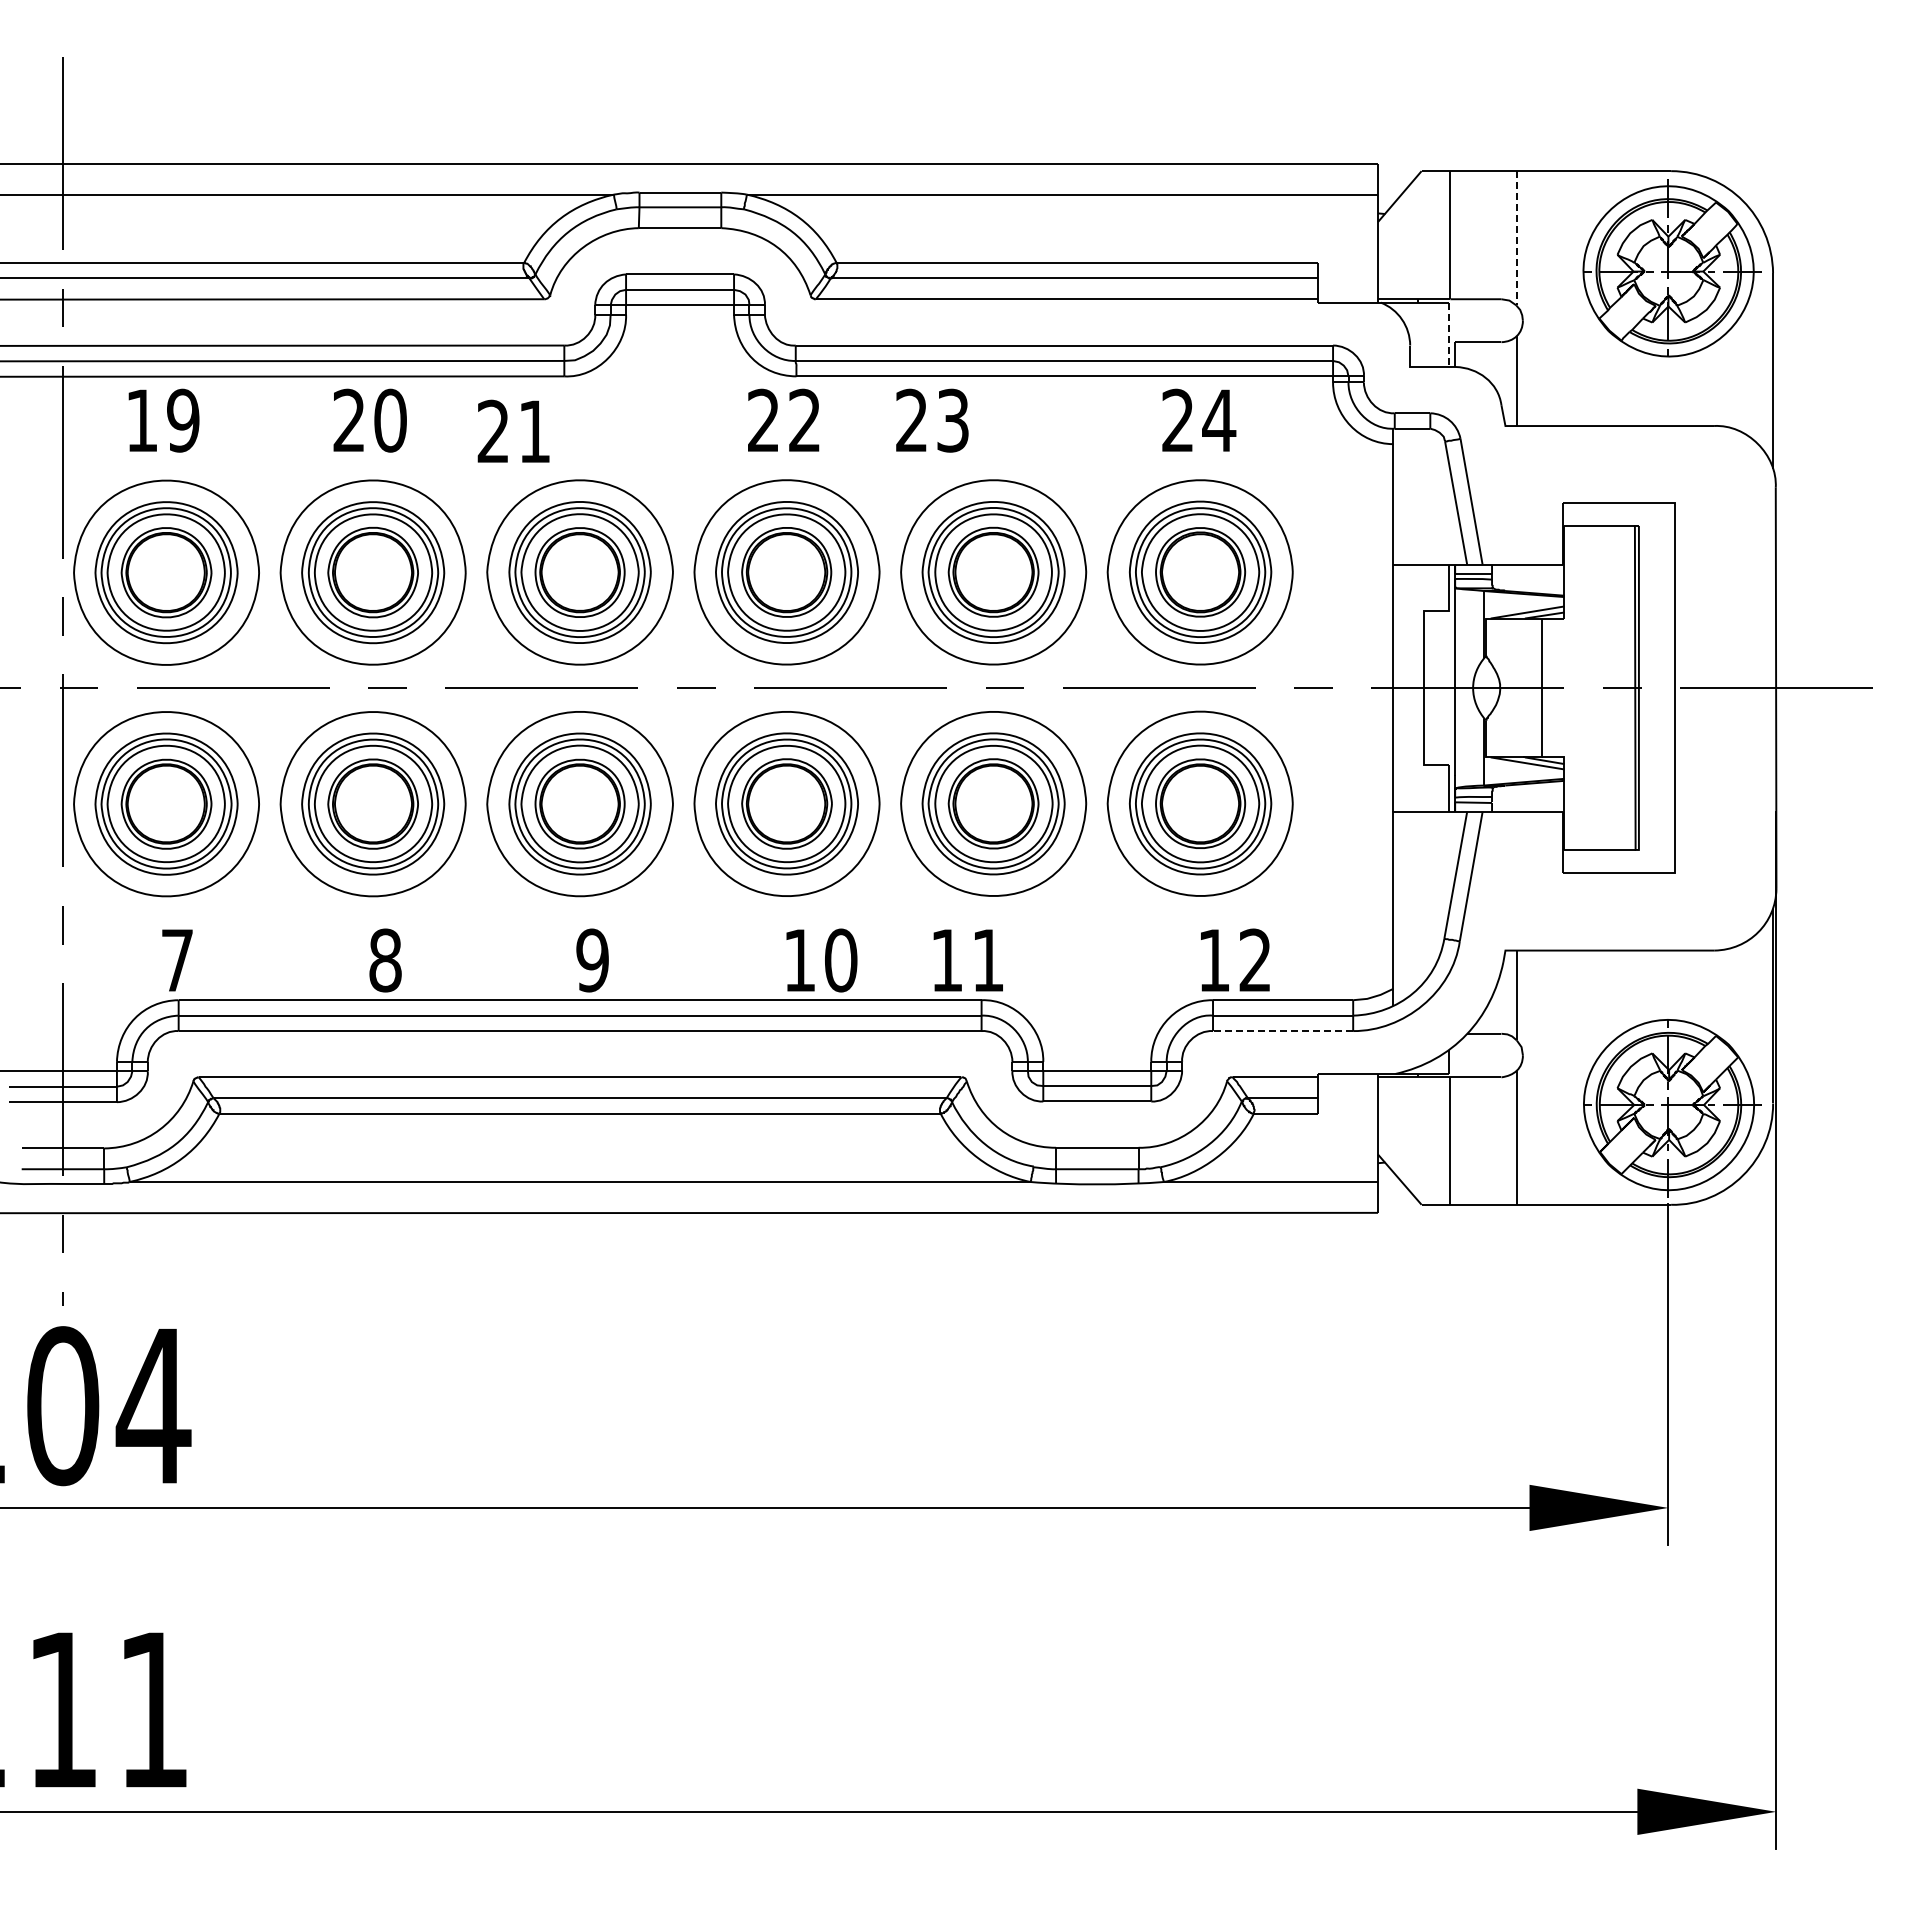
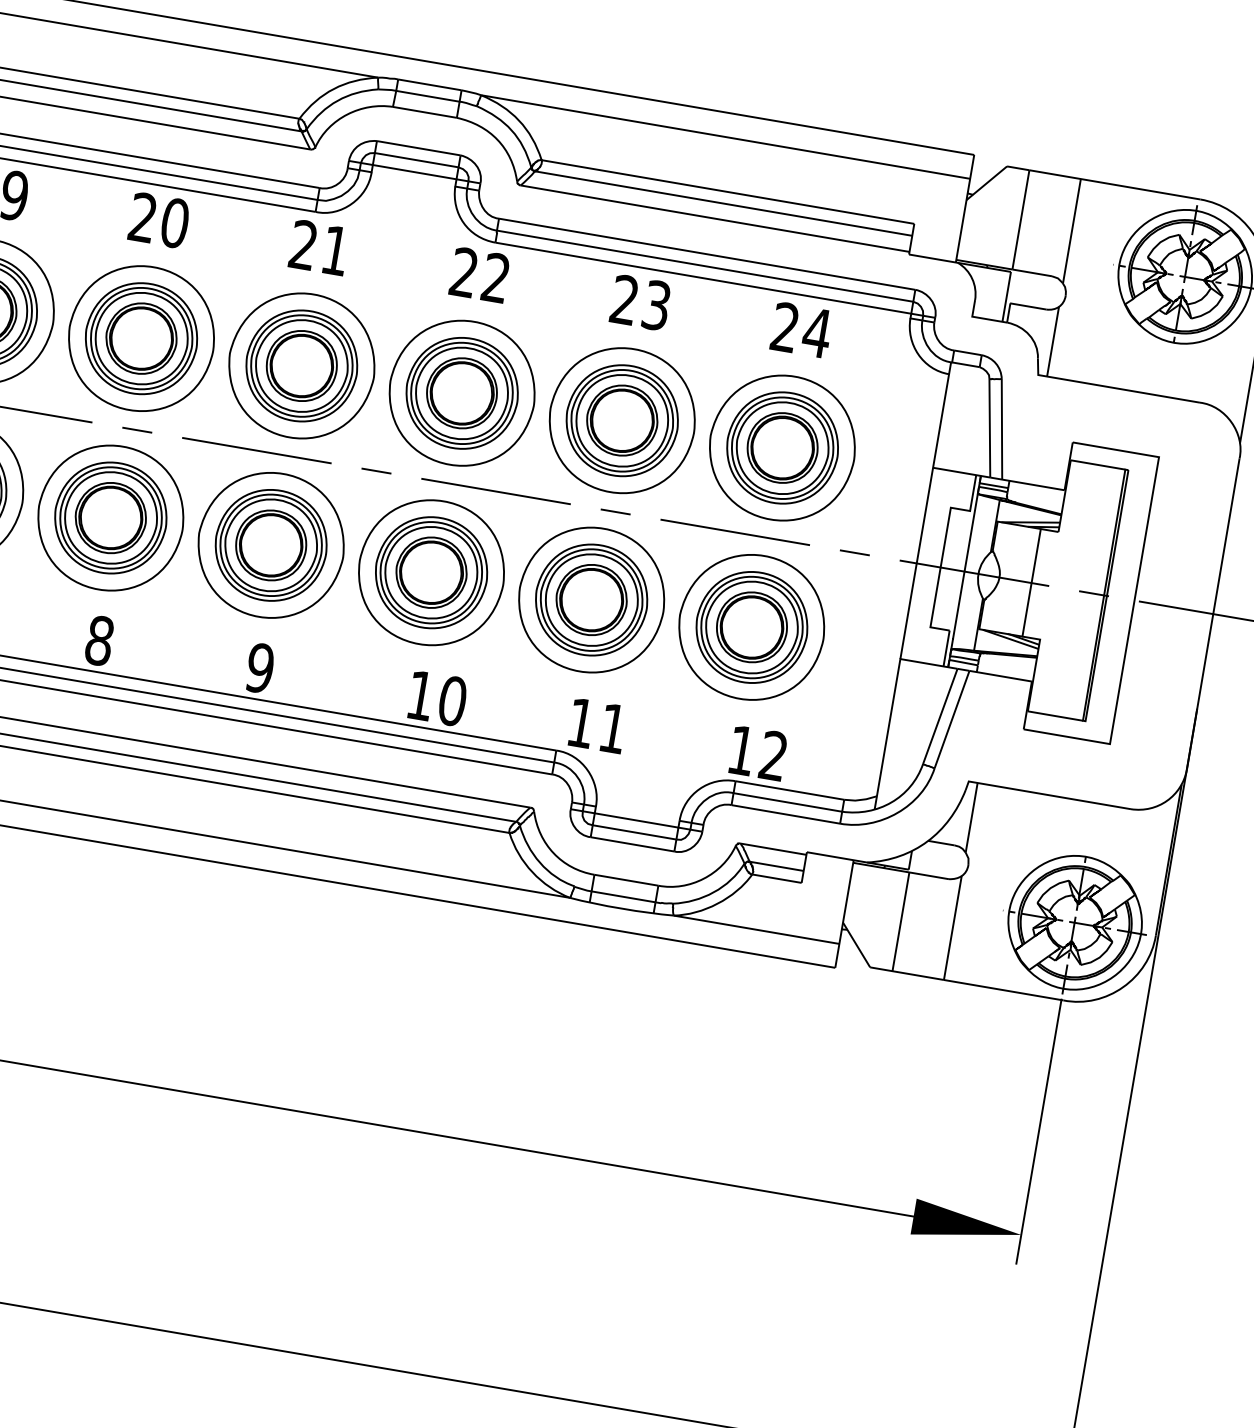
line: (1516, 238) -> (1071, 231), dashed -> solid
line: (1449, 335) -> (1006, 297), dashed -> solid
text: (932, 420) -> (640, 302), moved
text: (513, 430) -> (319, 246), moved
text: (967, 960) -> (597, 725), moved
line: (1282, 1031) -> (785, 814), dashed -> solid

